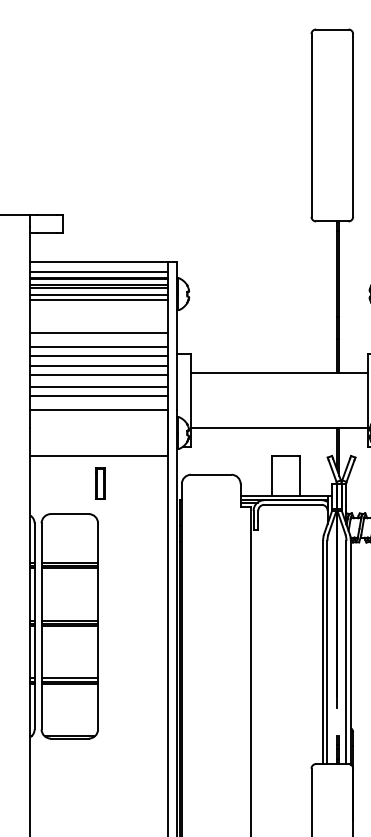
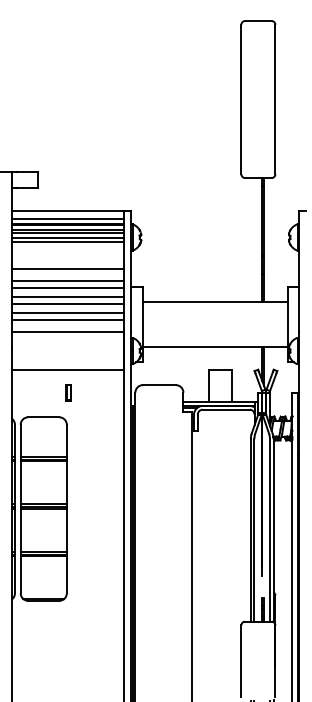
part: (100, 483) -> (68, 392), size x0.62

